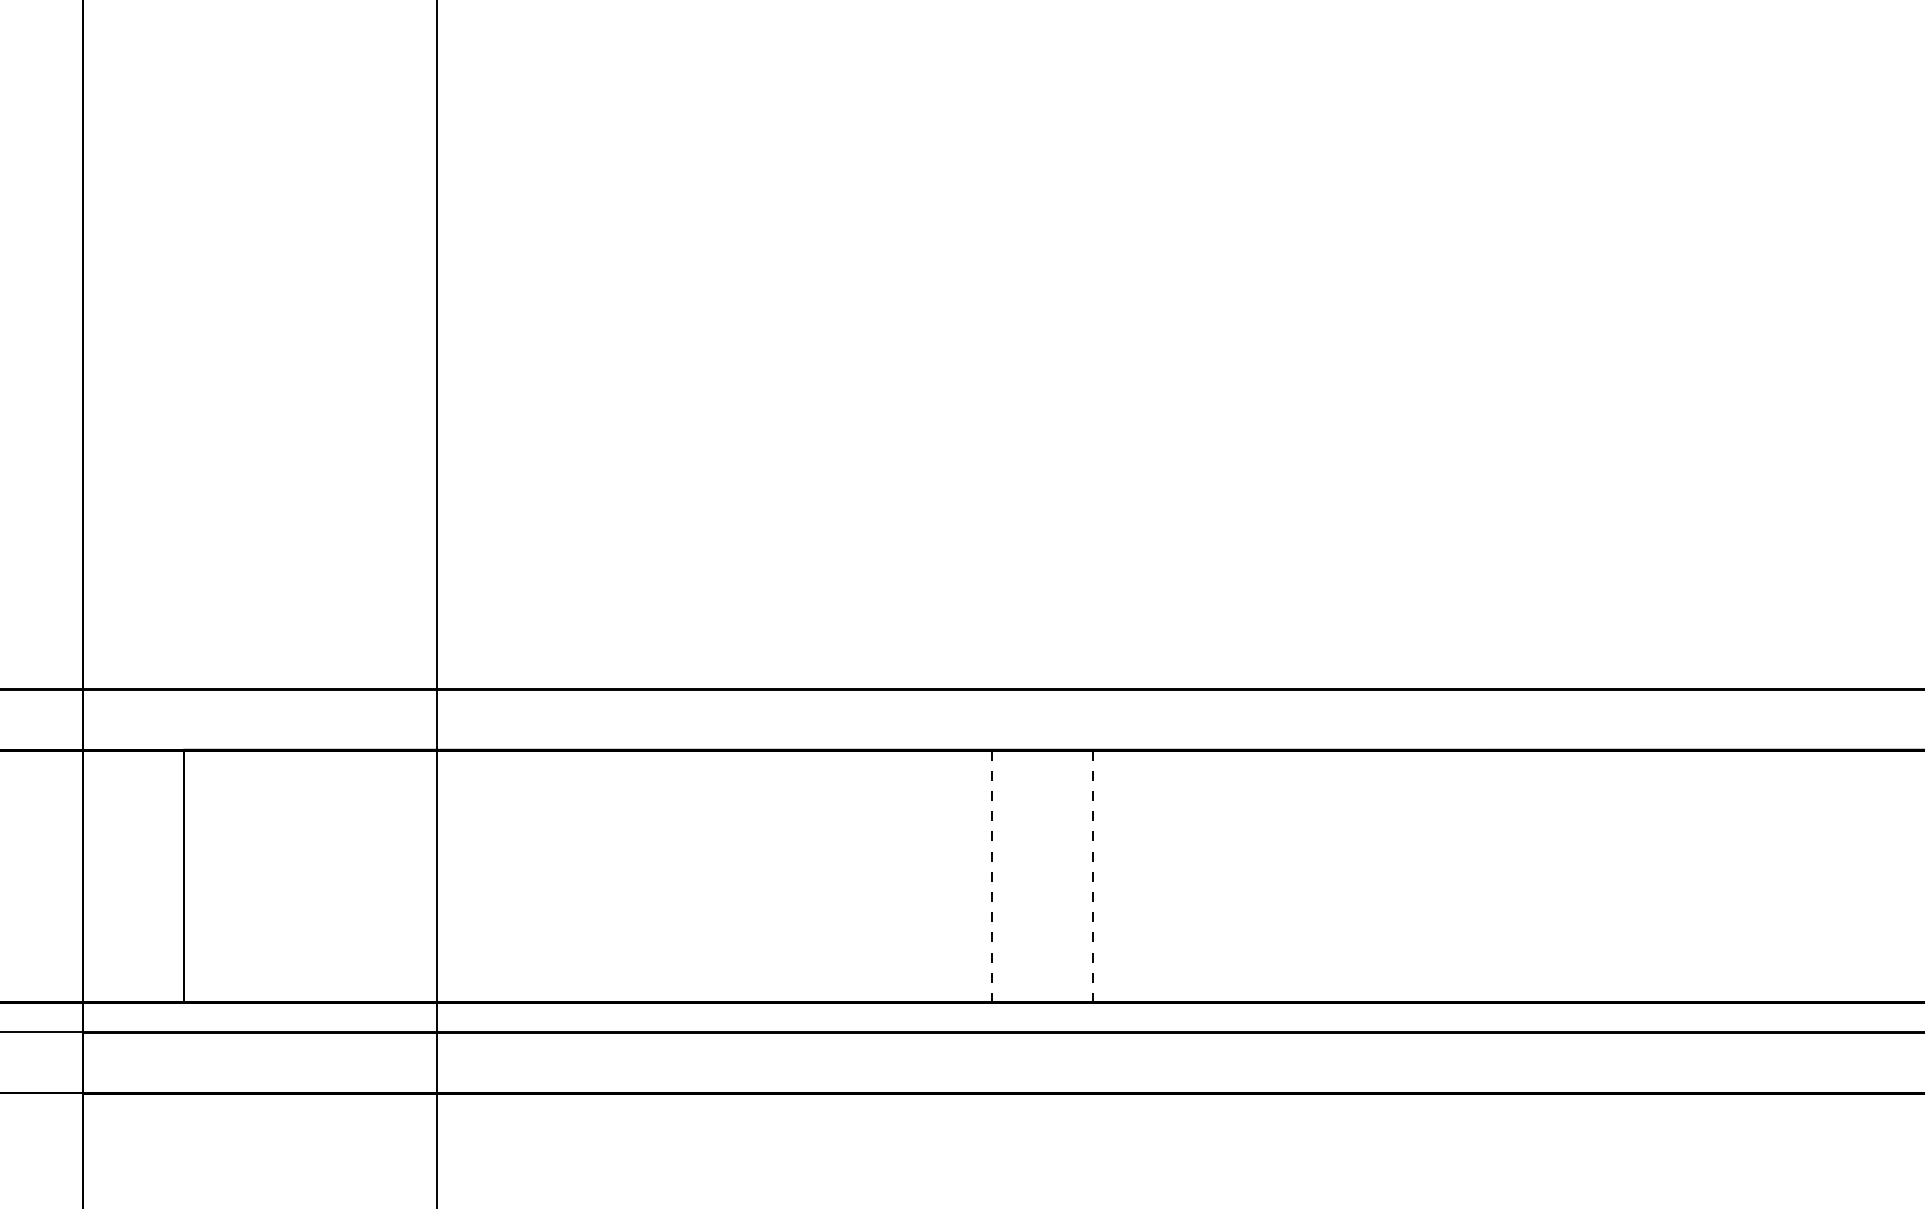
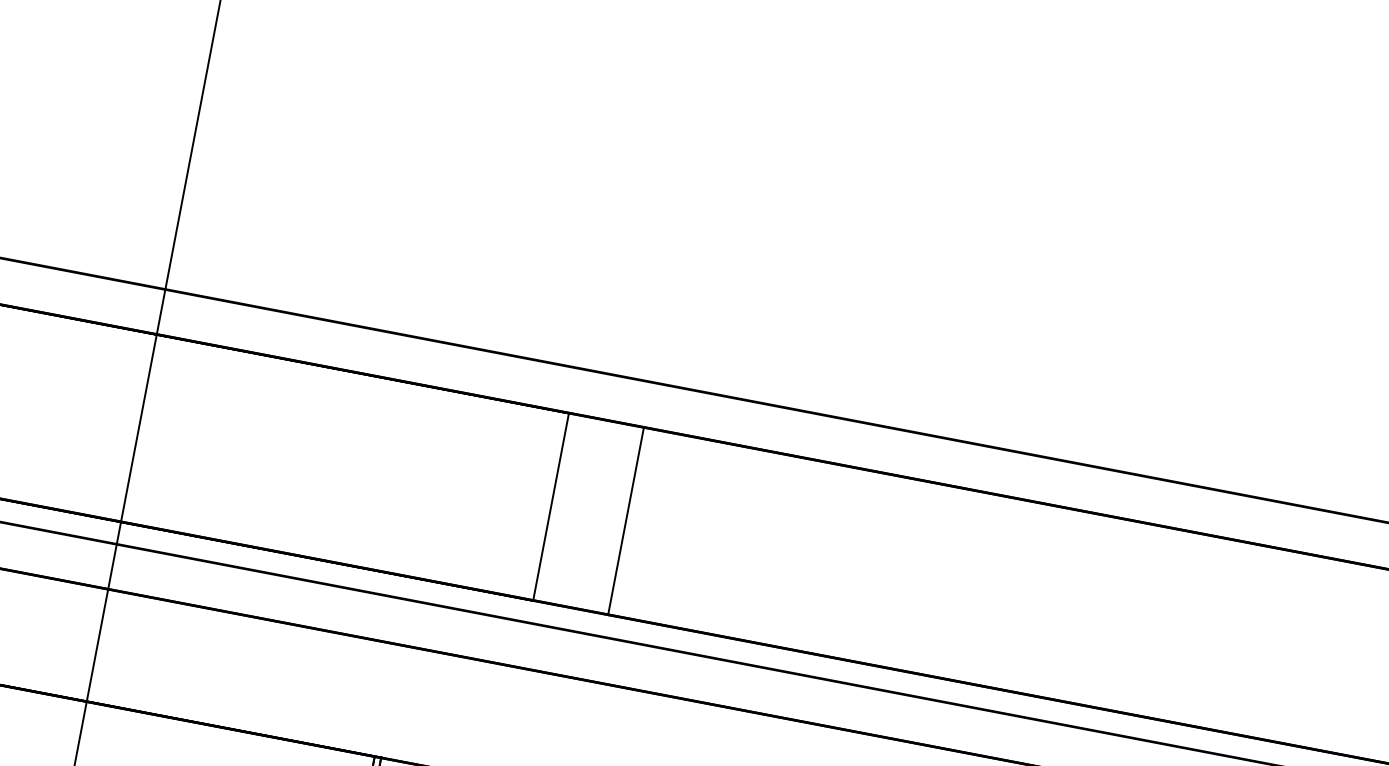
line: (991, 877) -> (550, 507), dashed -> solid
line: (1092, 877) -> (625, 521), dashed -> solid

